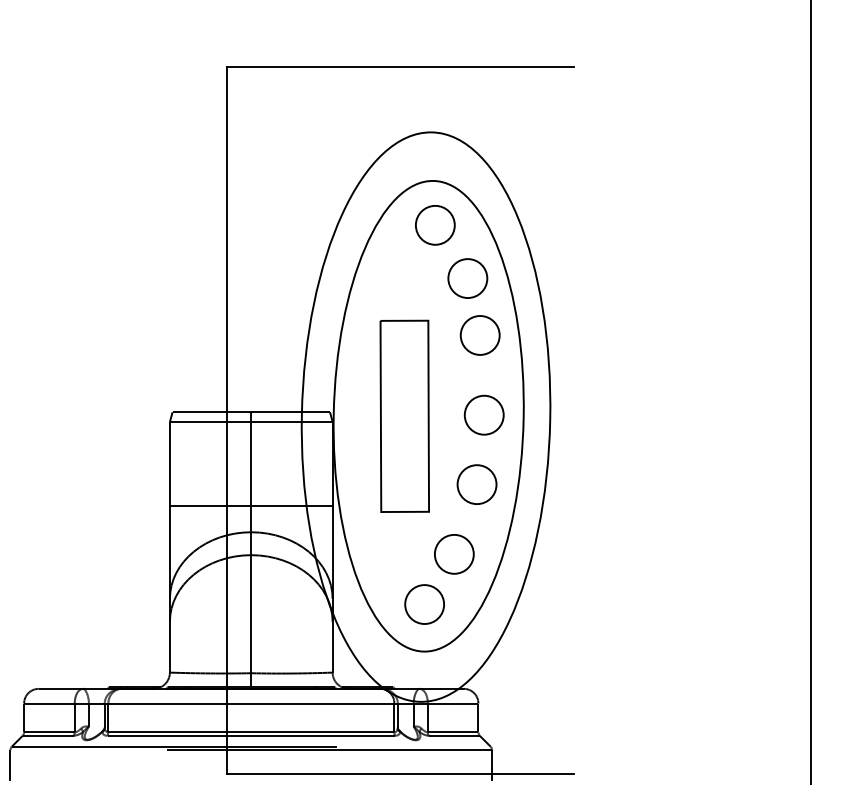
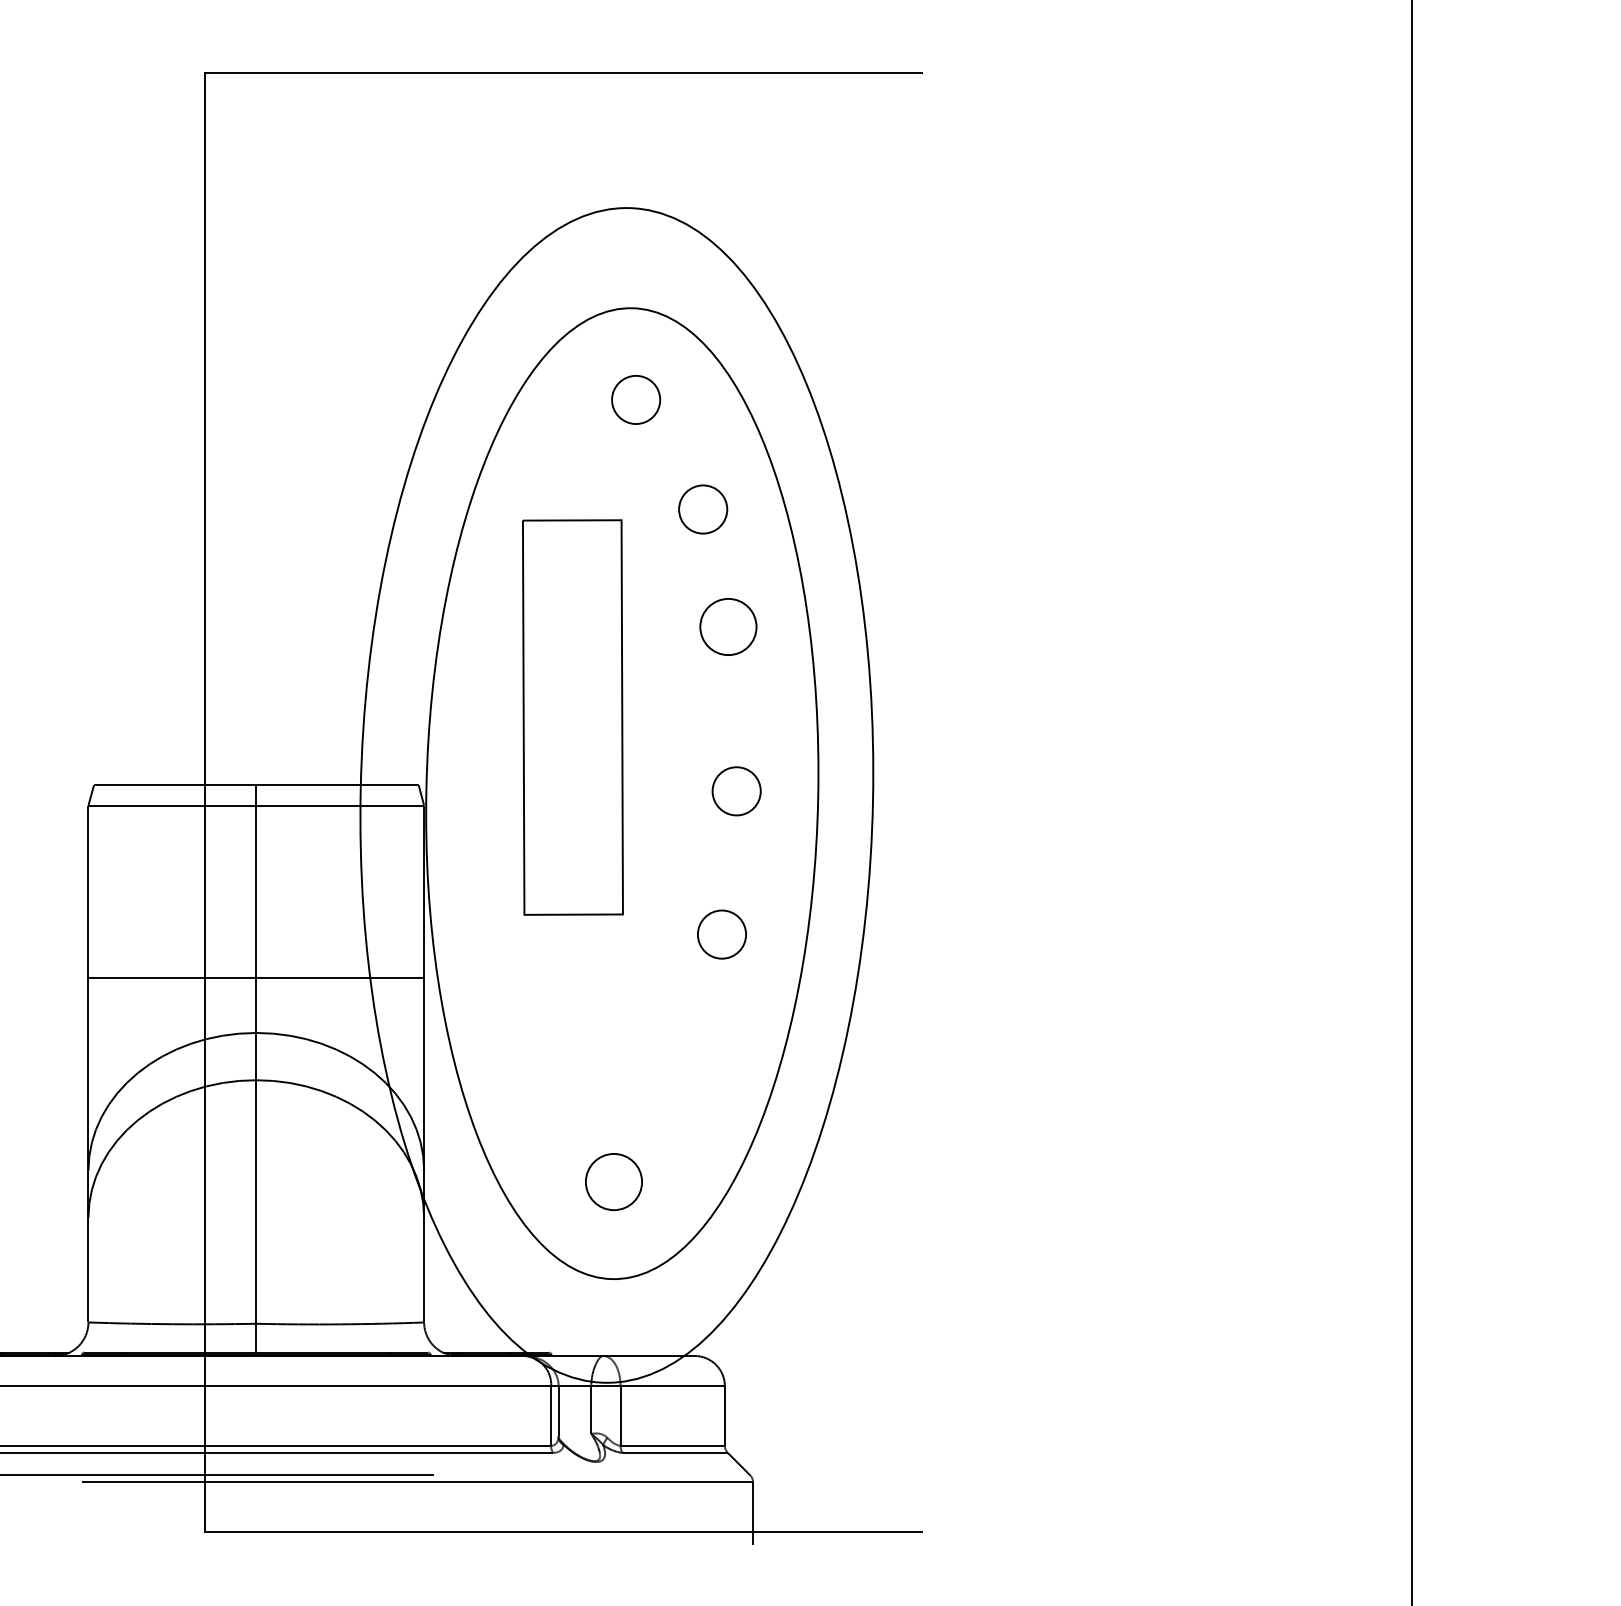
circle: (435, 225) -> (636, 400), size x0.6
circle: (467, 278) -> (702, 509), size x0.6
circle: (479, 335) -> (727, 627), size x0.7
circle: (483, 414) -> (735, 790), size x0.6
part: (404, 415) -> (572, 715), moved
circle: (476, 484) -> (720, 934), size x0.6
circle: (454, 554) -> (675, 1078), removed
circle: (424, 604) -> (613, 1181), size x0.7

